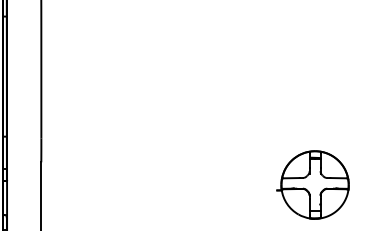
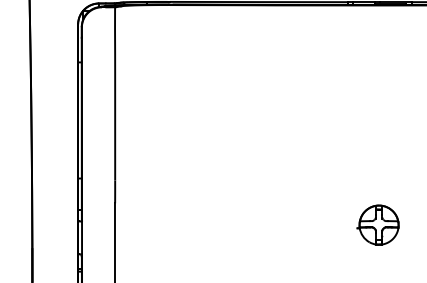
part: (312, 184) -> (377, 224), size x0.6

